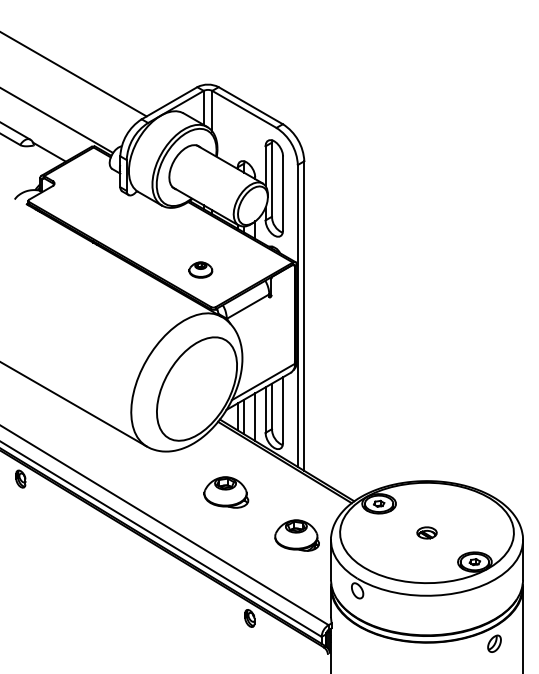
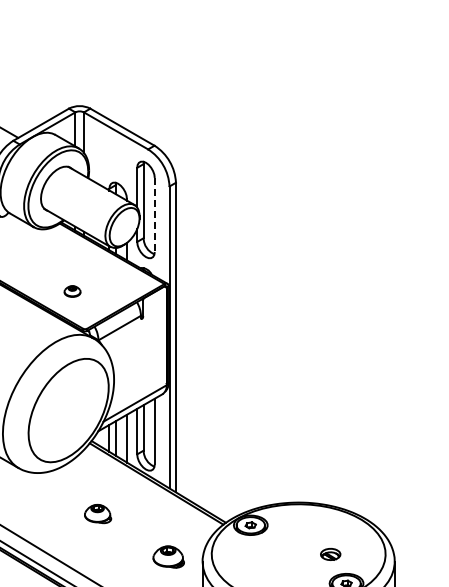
line: (283, 194) -> (155, 215), solid -> dashed
part: (200, 269) -> (72, 290), size x0.7
part: (226, 492) -> (98, 513), size x0.6
part: (426, 532) -> (330, 553), moved
part: (296, 535) -> (168, 556), size x0.7

